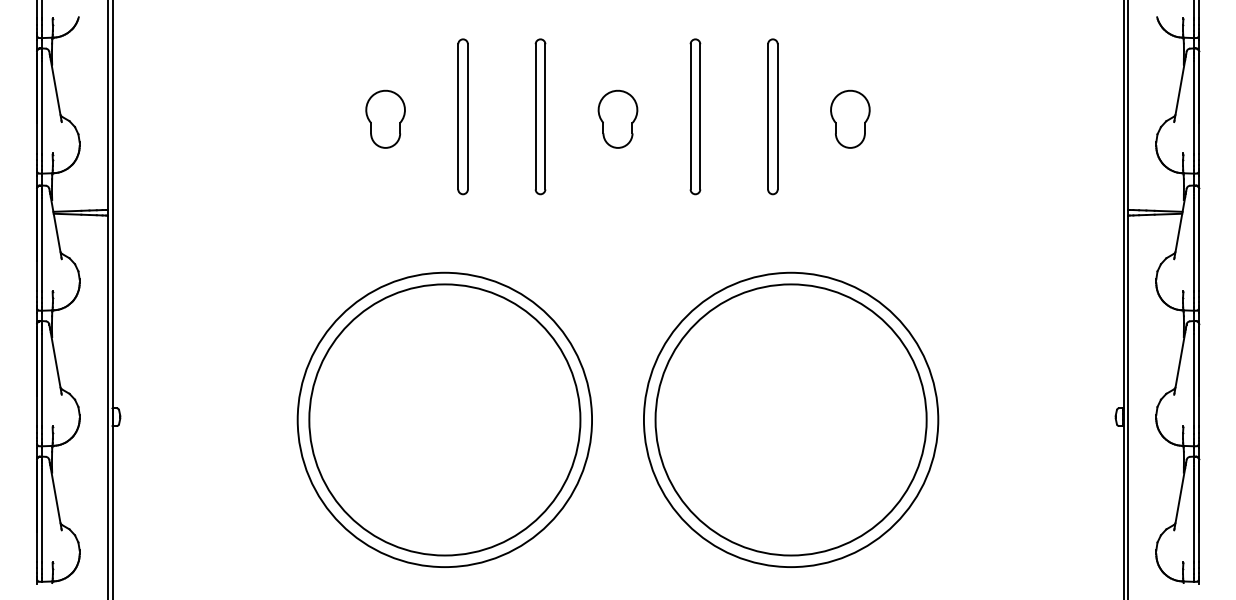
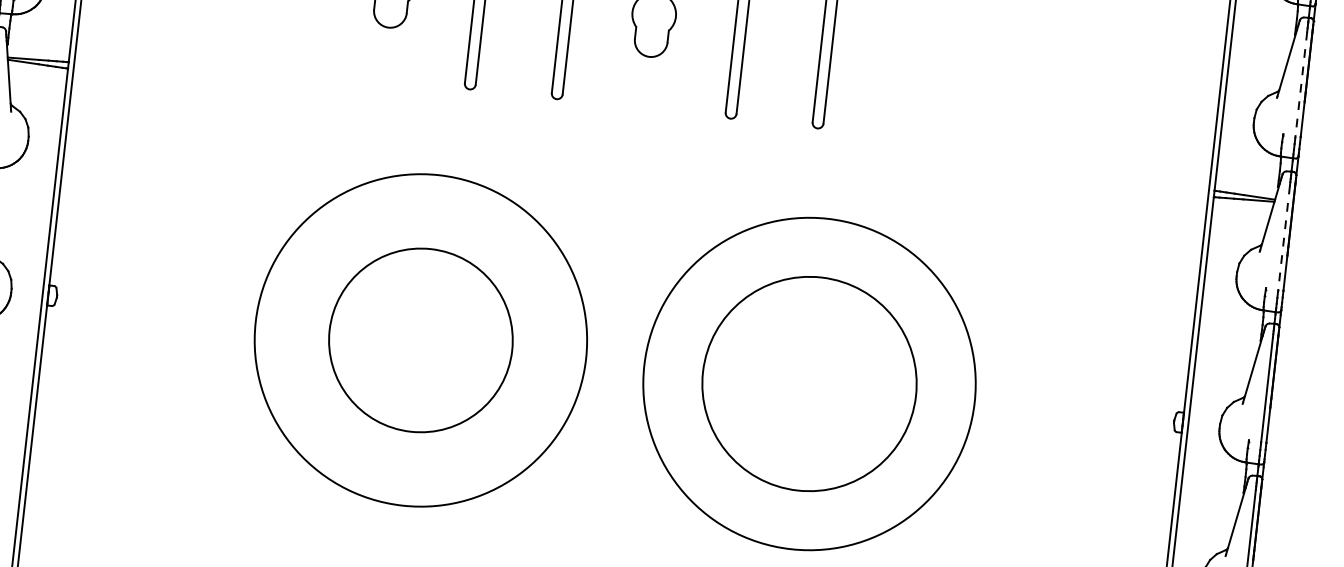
line: (1194, 107) -> (1301, 84), solid -> dashed
part: (850, 118) -> (914, 53), removed
line: (1194, 244) -> (1284, 237), solid -> dashed
circle: (444, 419) -> (420, 339), size x0.6
circle: (790, 419) -> (808, 383), size x0.7

